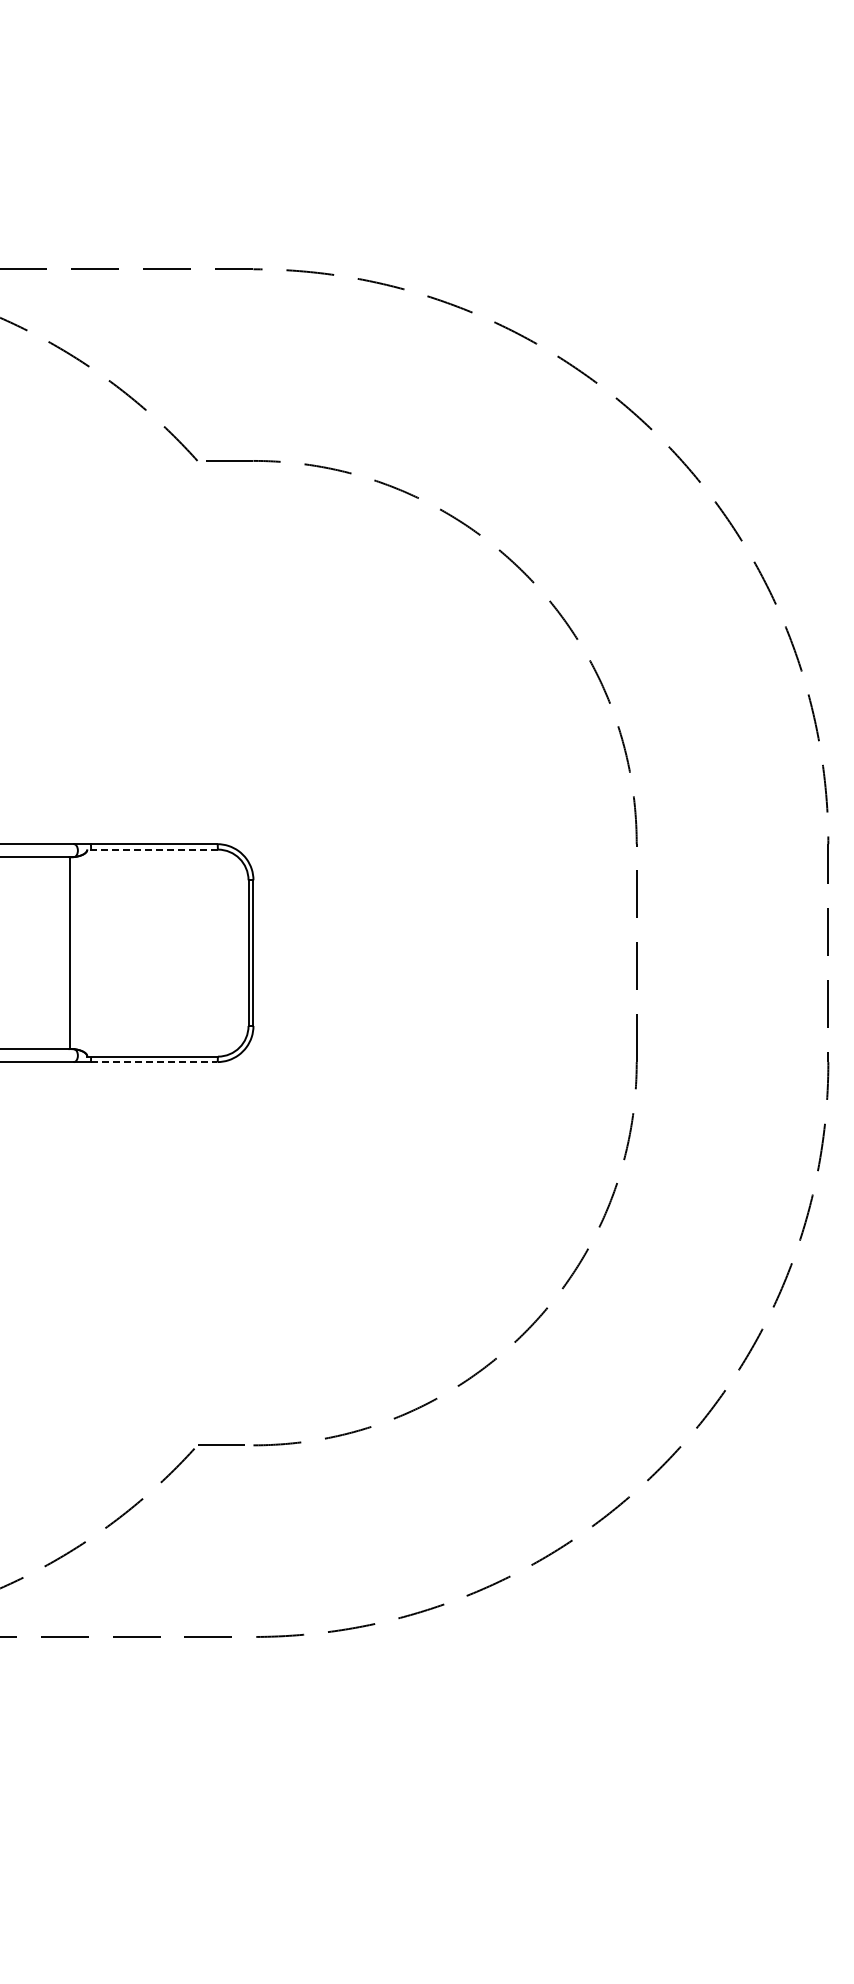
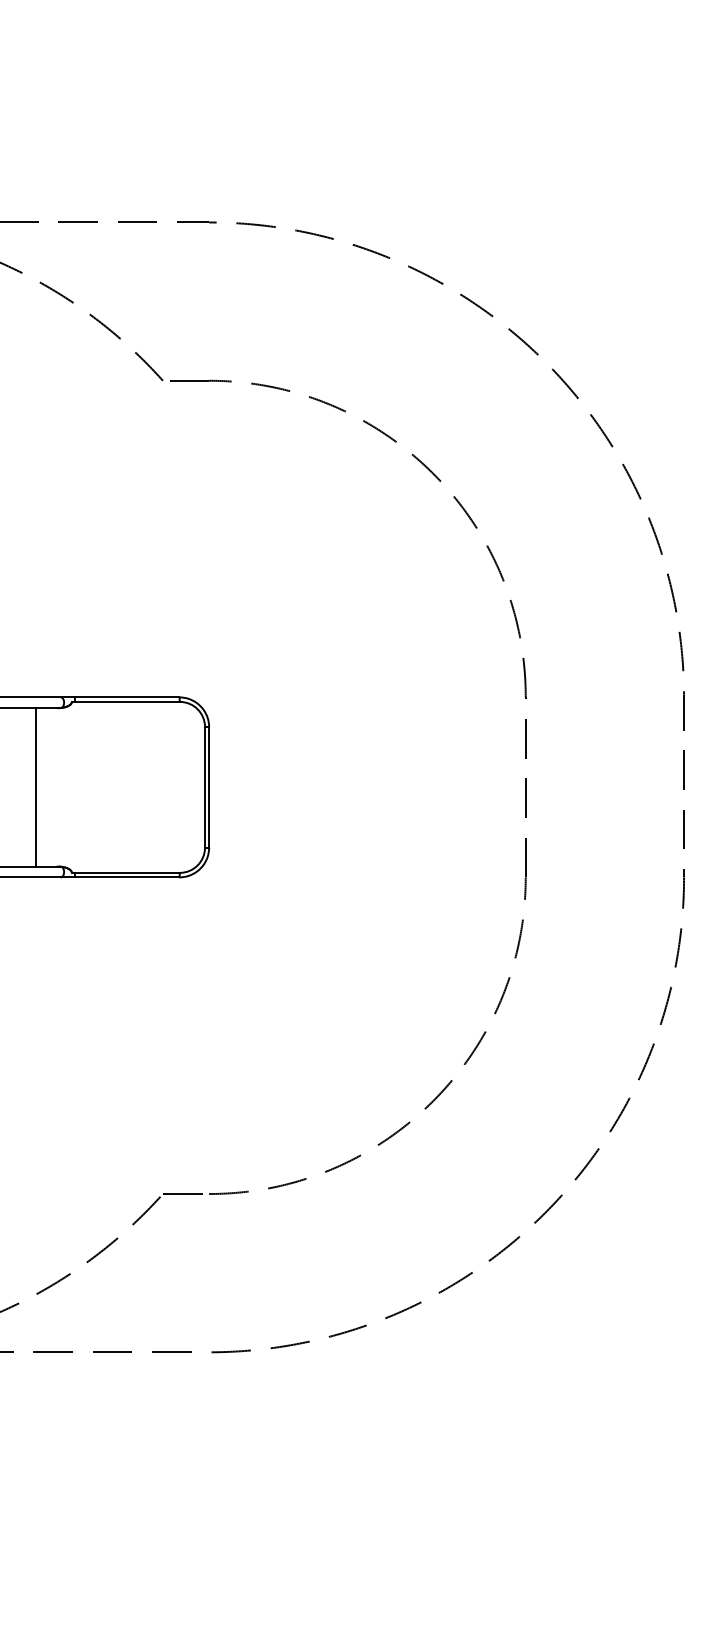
line: (152, 849) -> (125, 701), dashed -> solid
line: (69, 953) -> (35, 787), moved
line: (154, 1062) -> (127, 877), dashed -> solid

